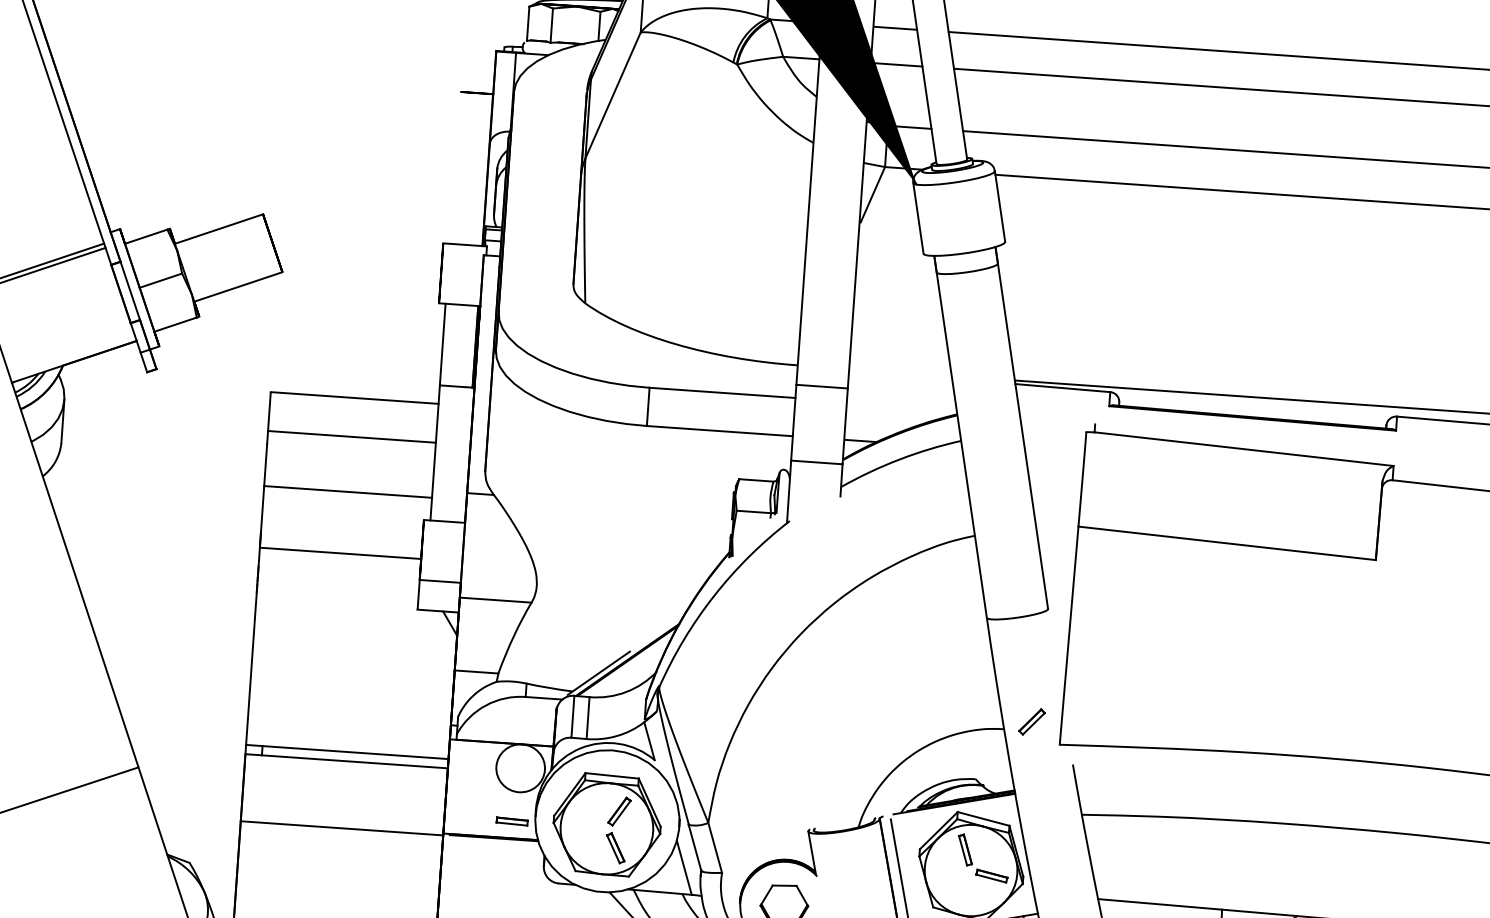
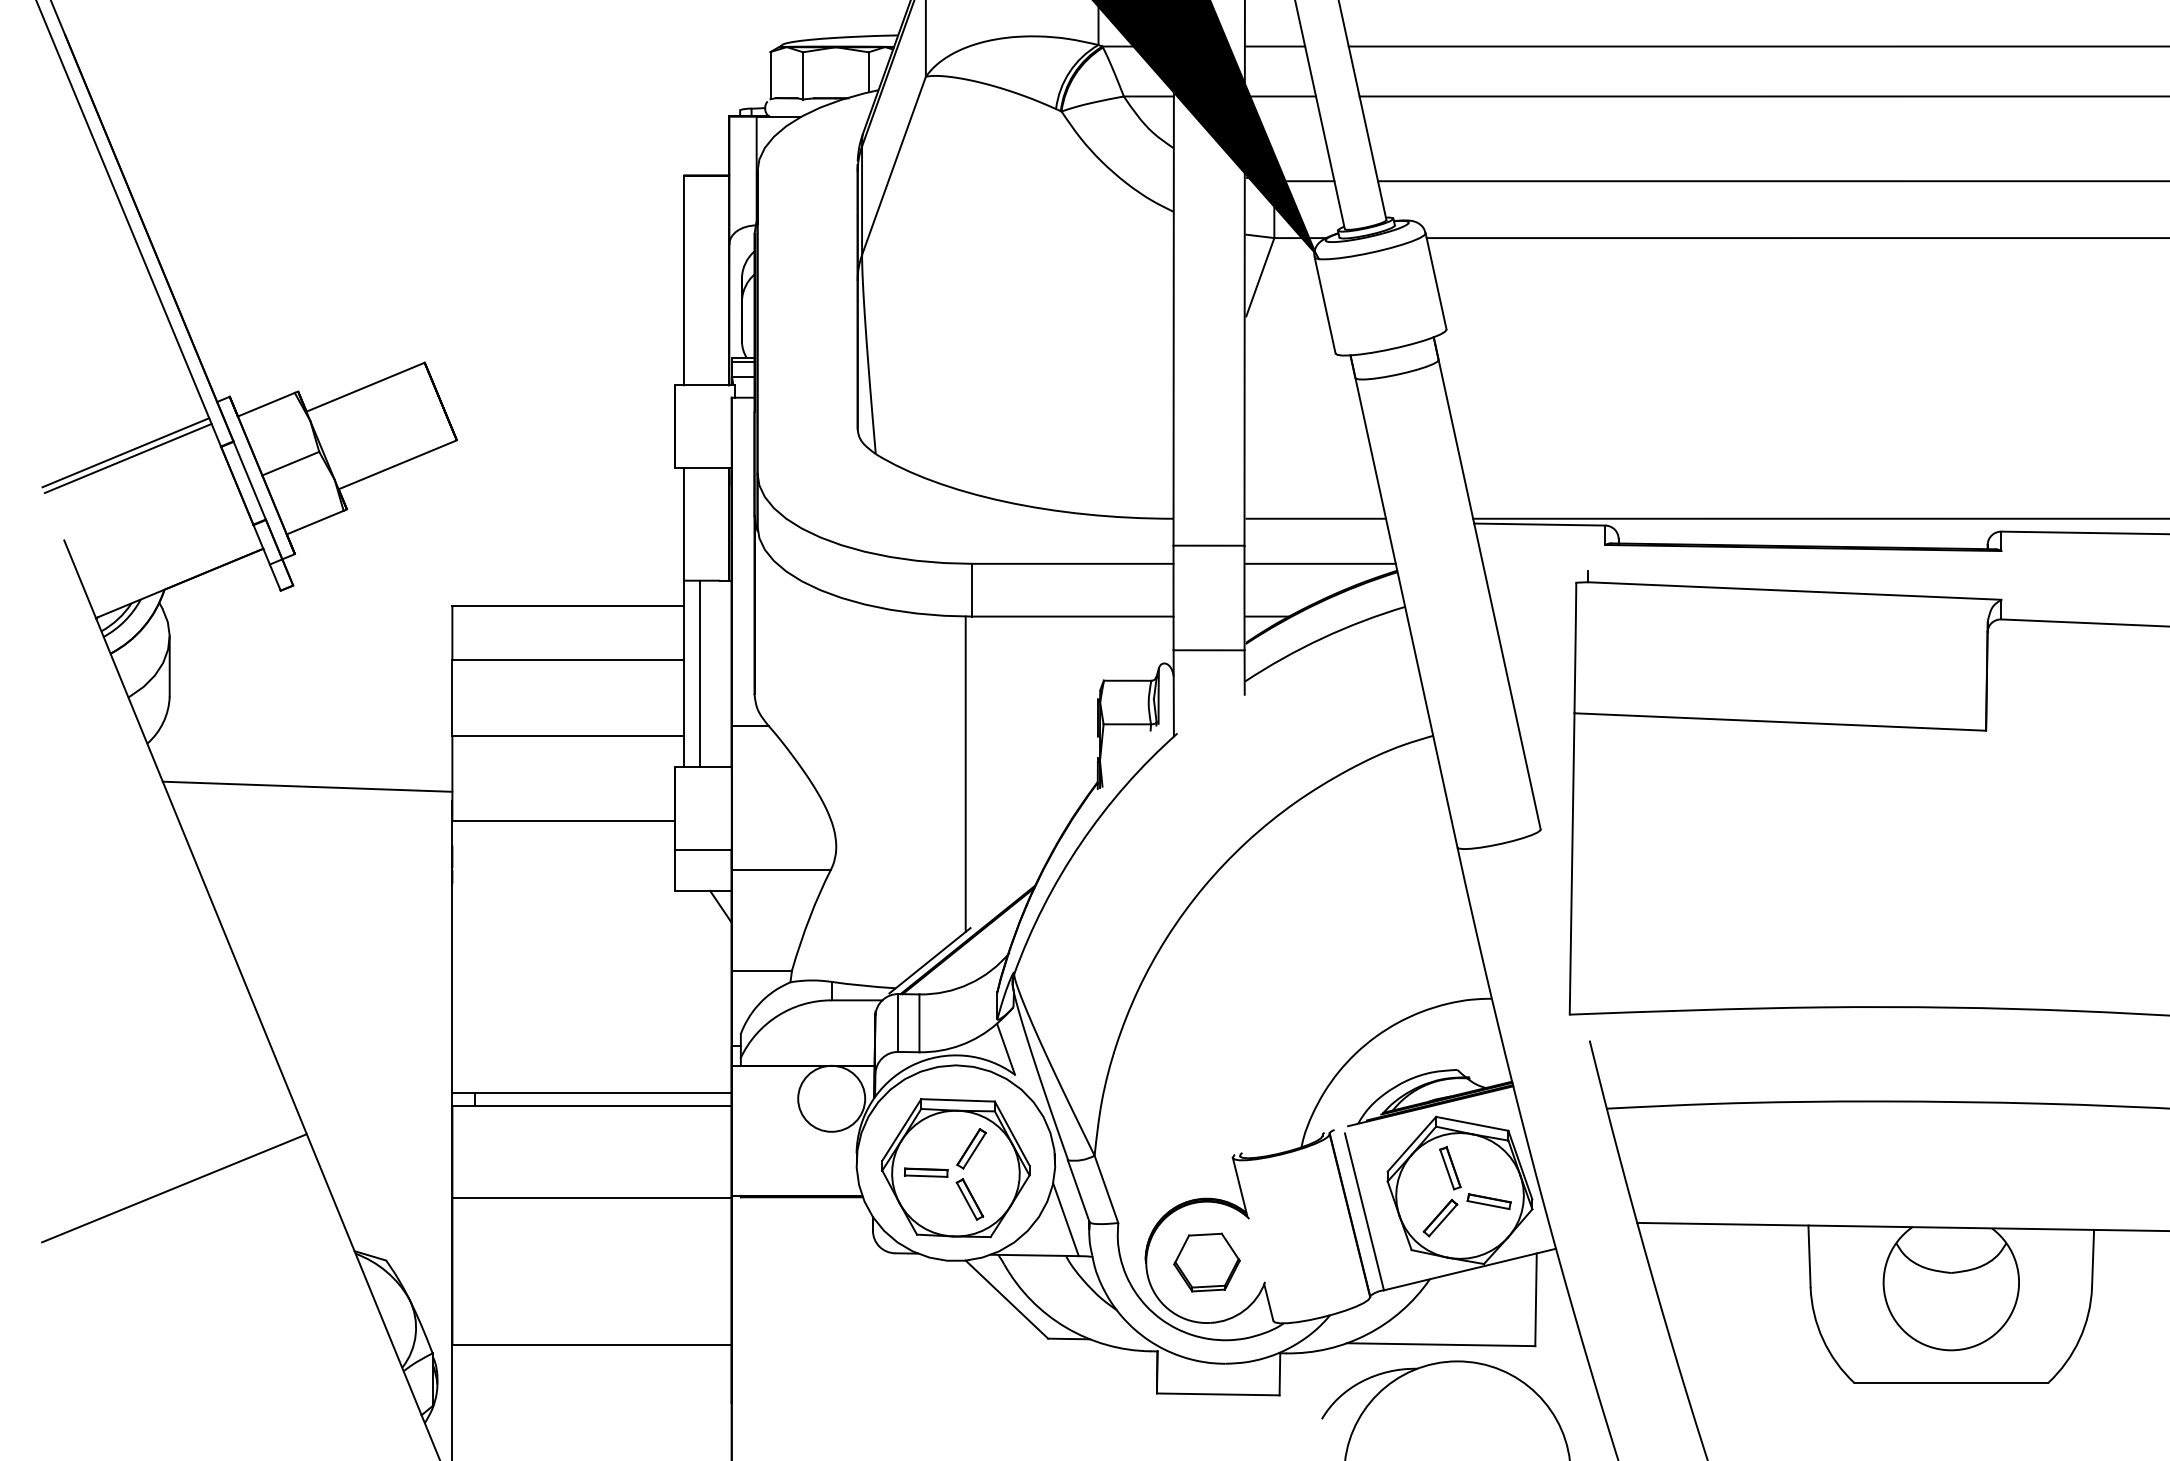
line: (454, 167) -> (683, 280), added
line: (901, 372) -> (1316, 518), added
line: (902, 405) -> (1320, 563), added
line: (446, 453) -> (699, 673), added
line: (156, 515) -> (307, 786), added
line: (634, 539) -> (965, 773), added
part: (1032, 721) -> (1440, 1217), moved
part: (512, 821) -> (926, 1172), moved

